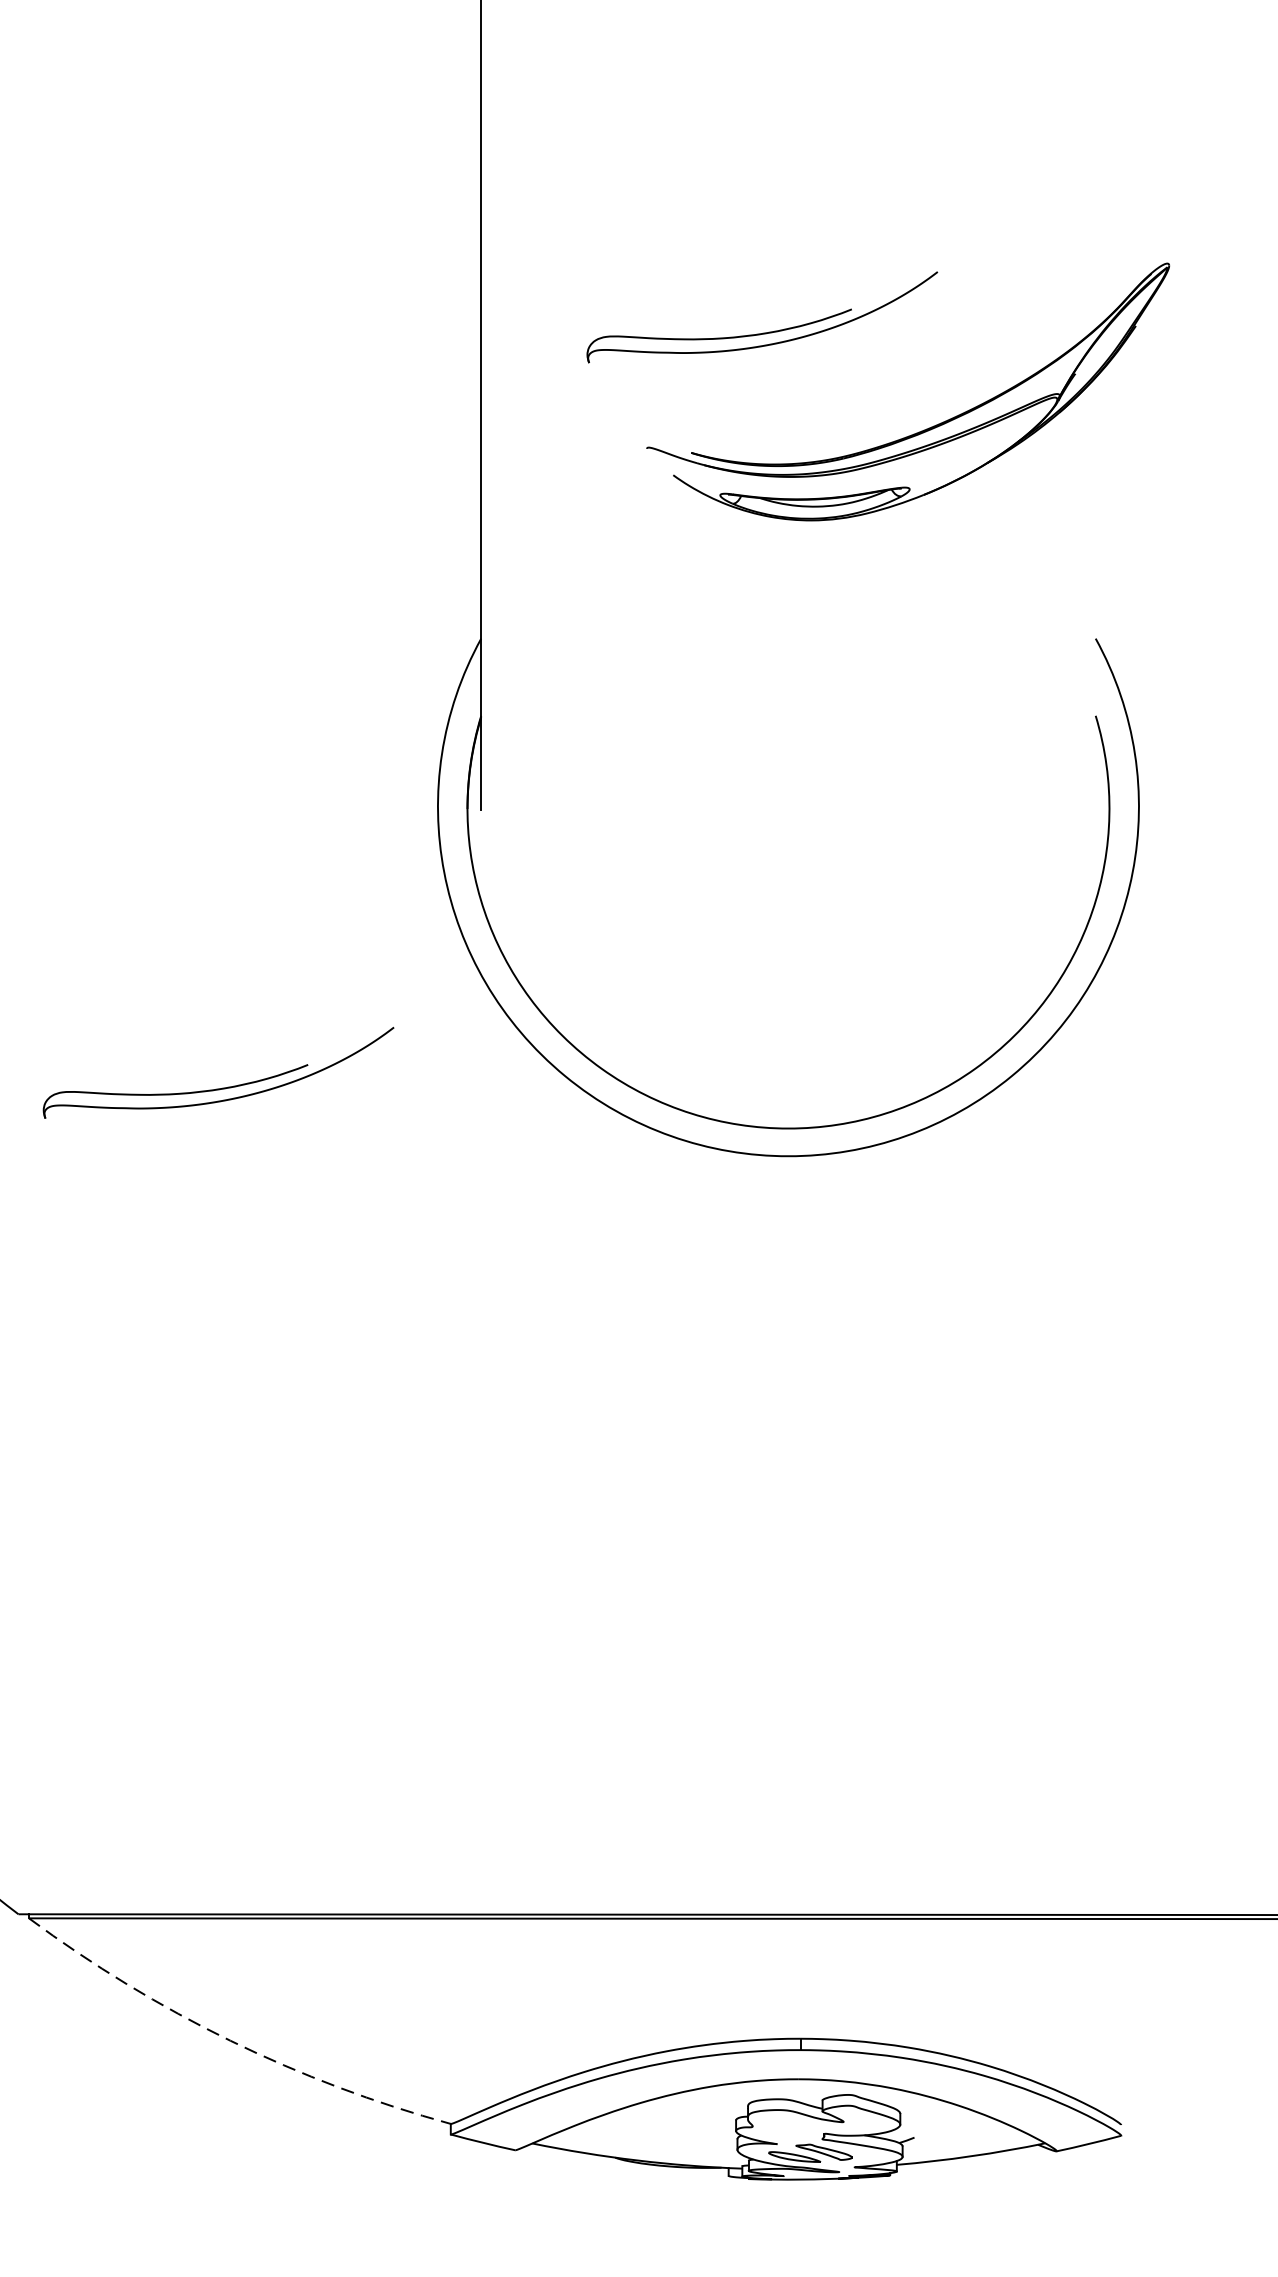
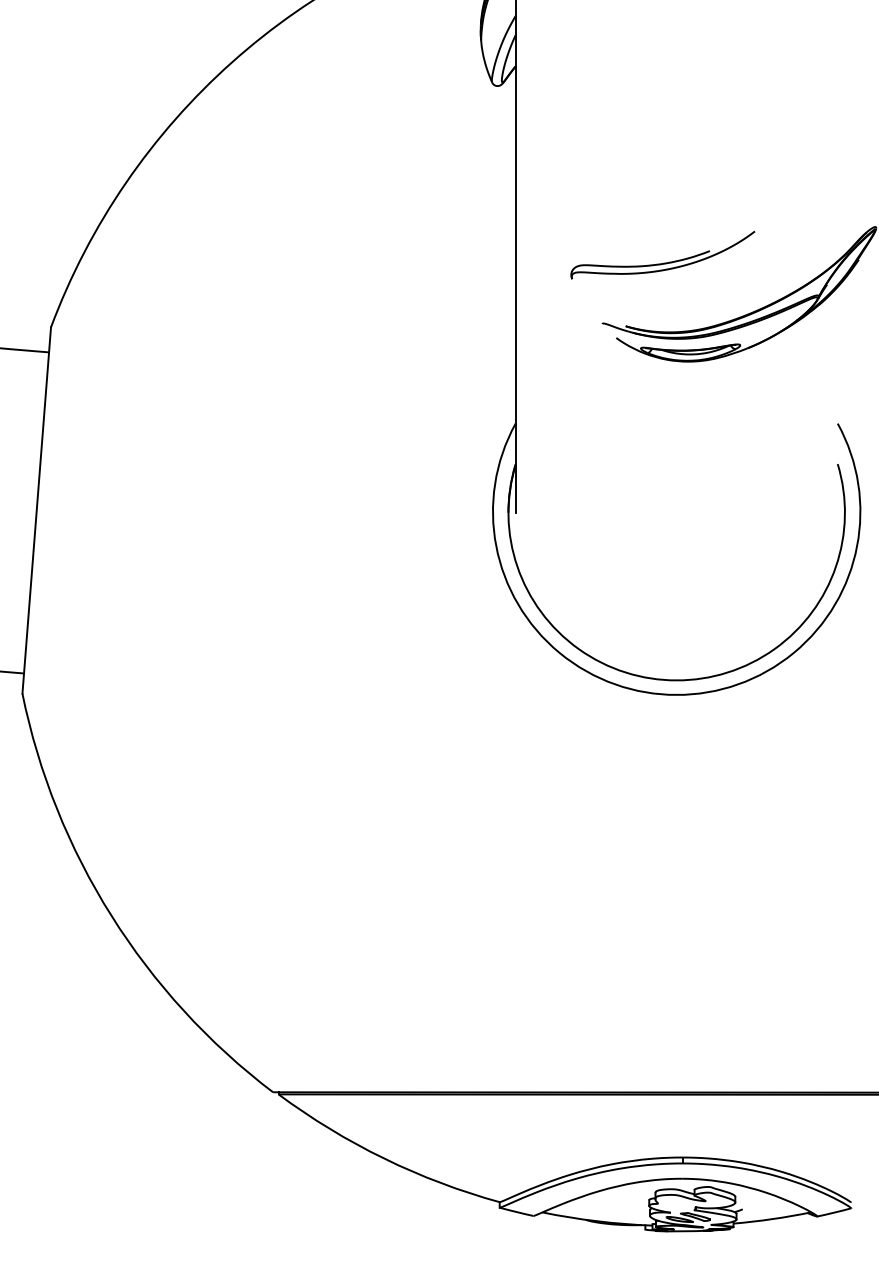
part: (219, 1086) -> (378, 658), removed
arc: (231, 2040) -> (384, 1158), dashed -> solid

